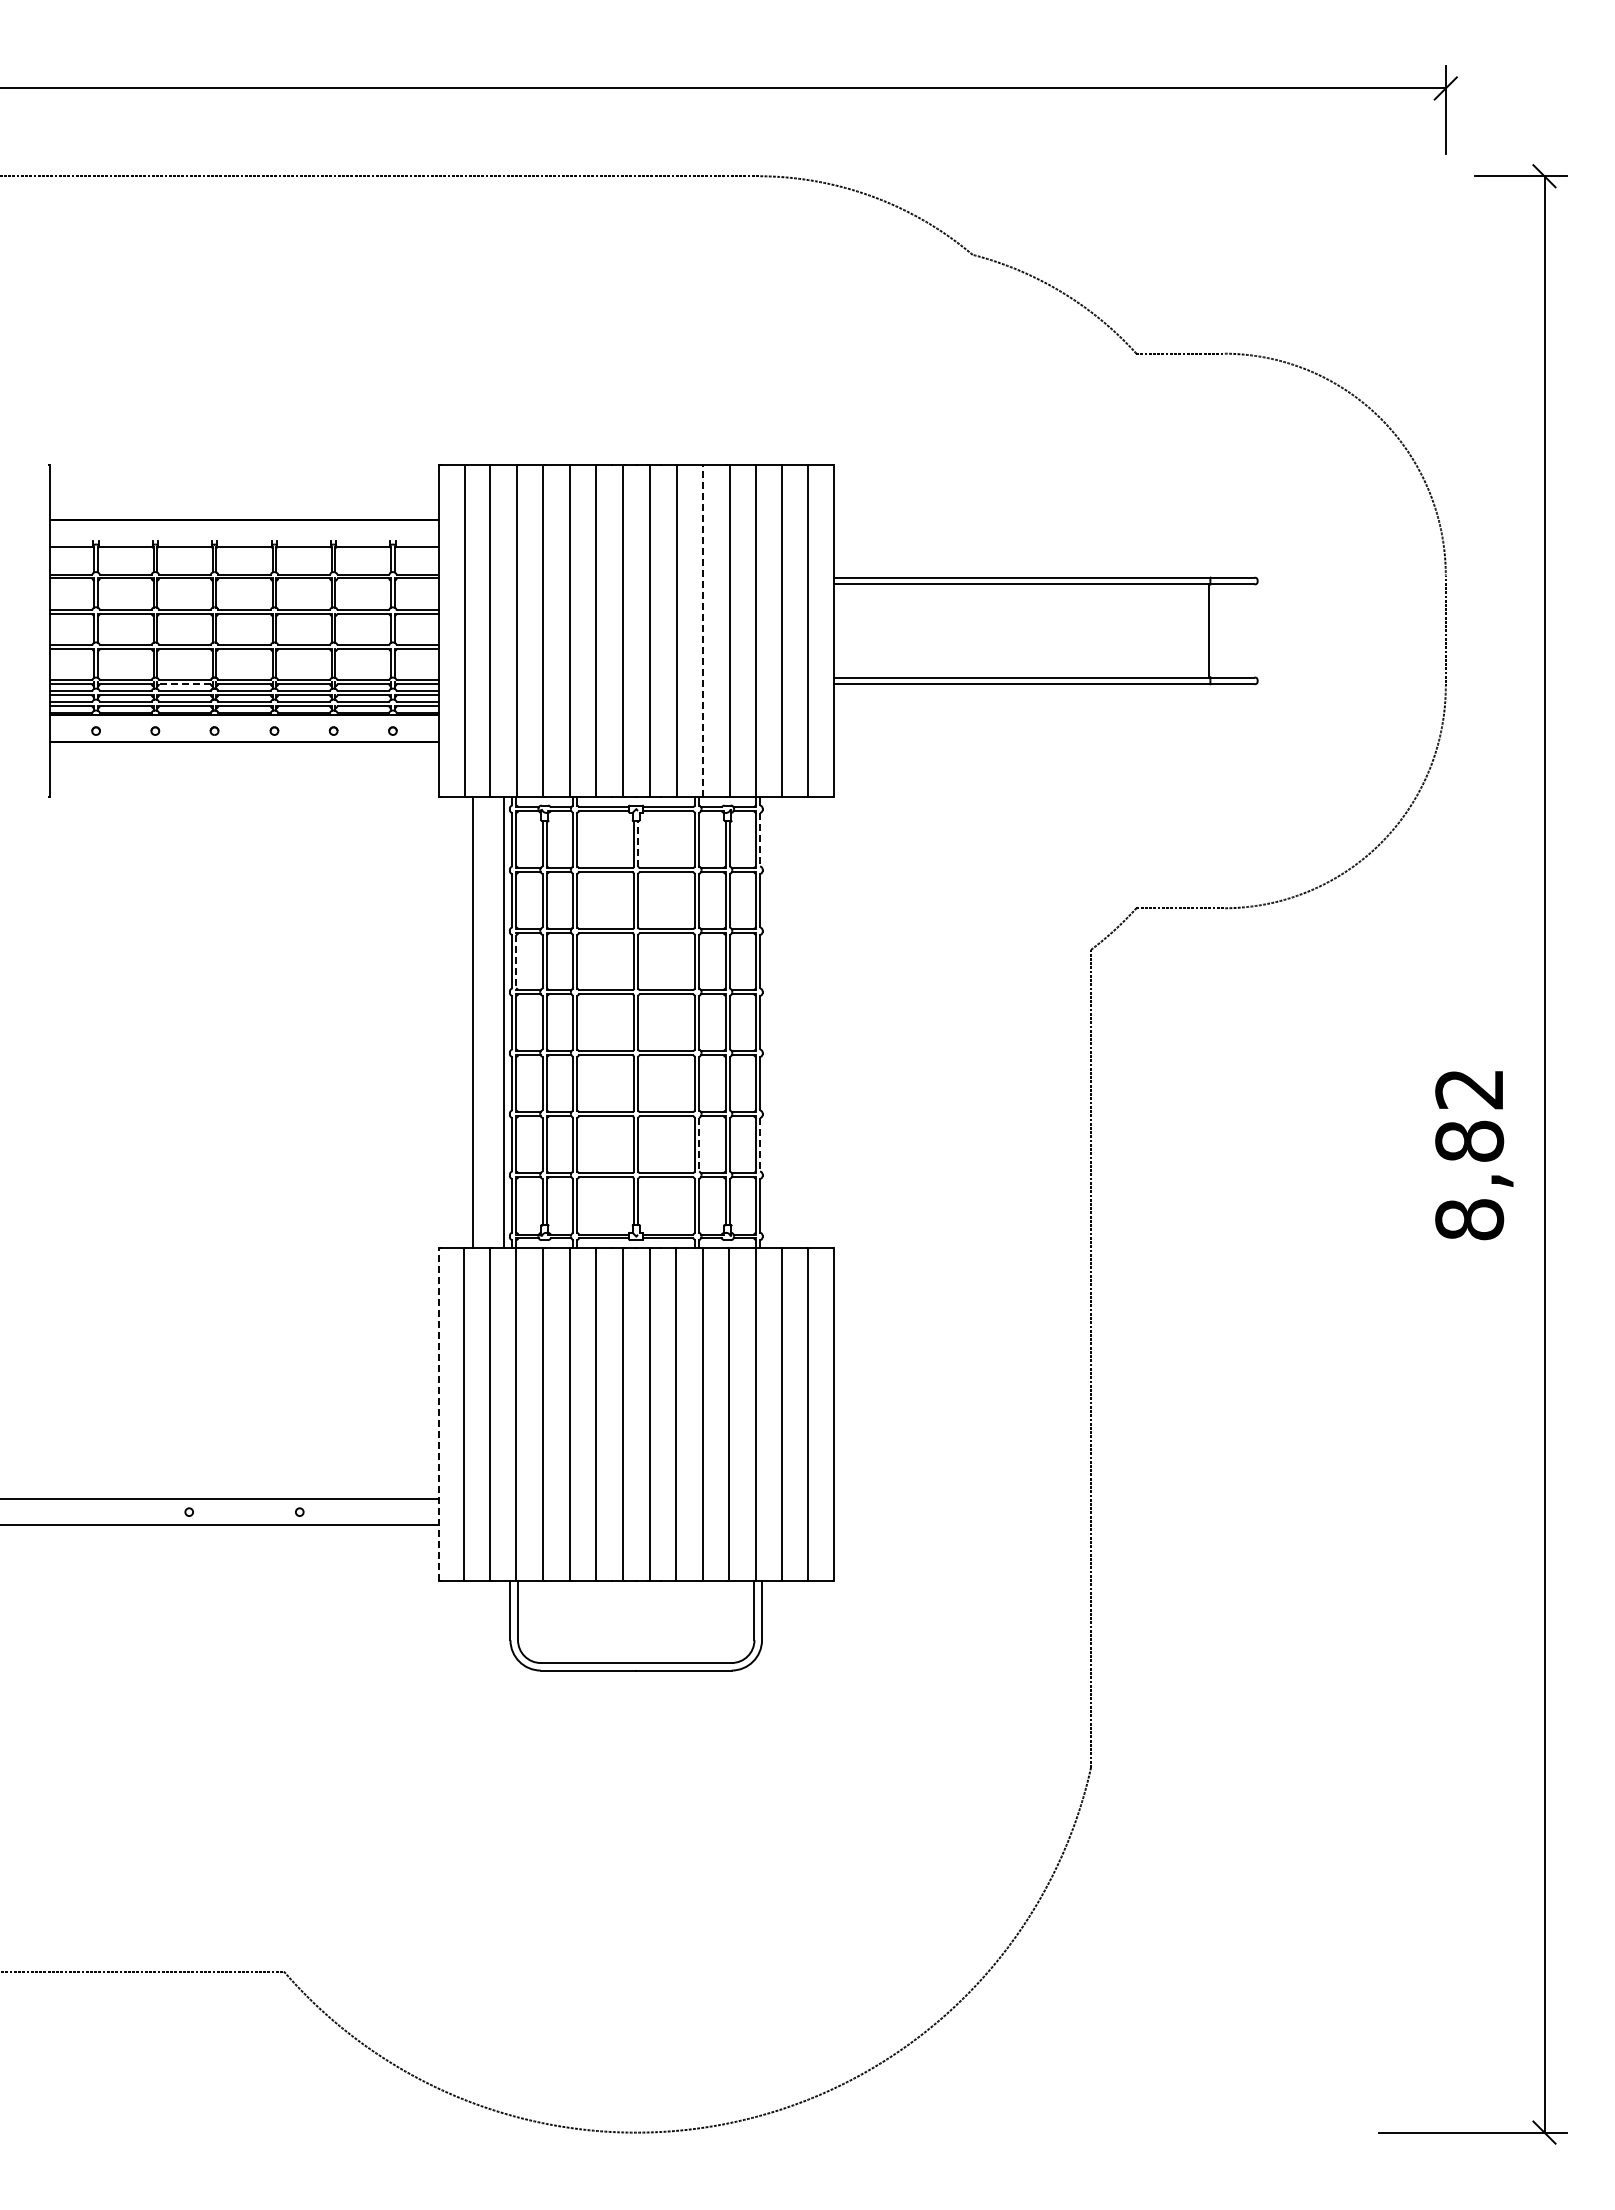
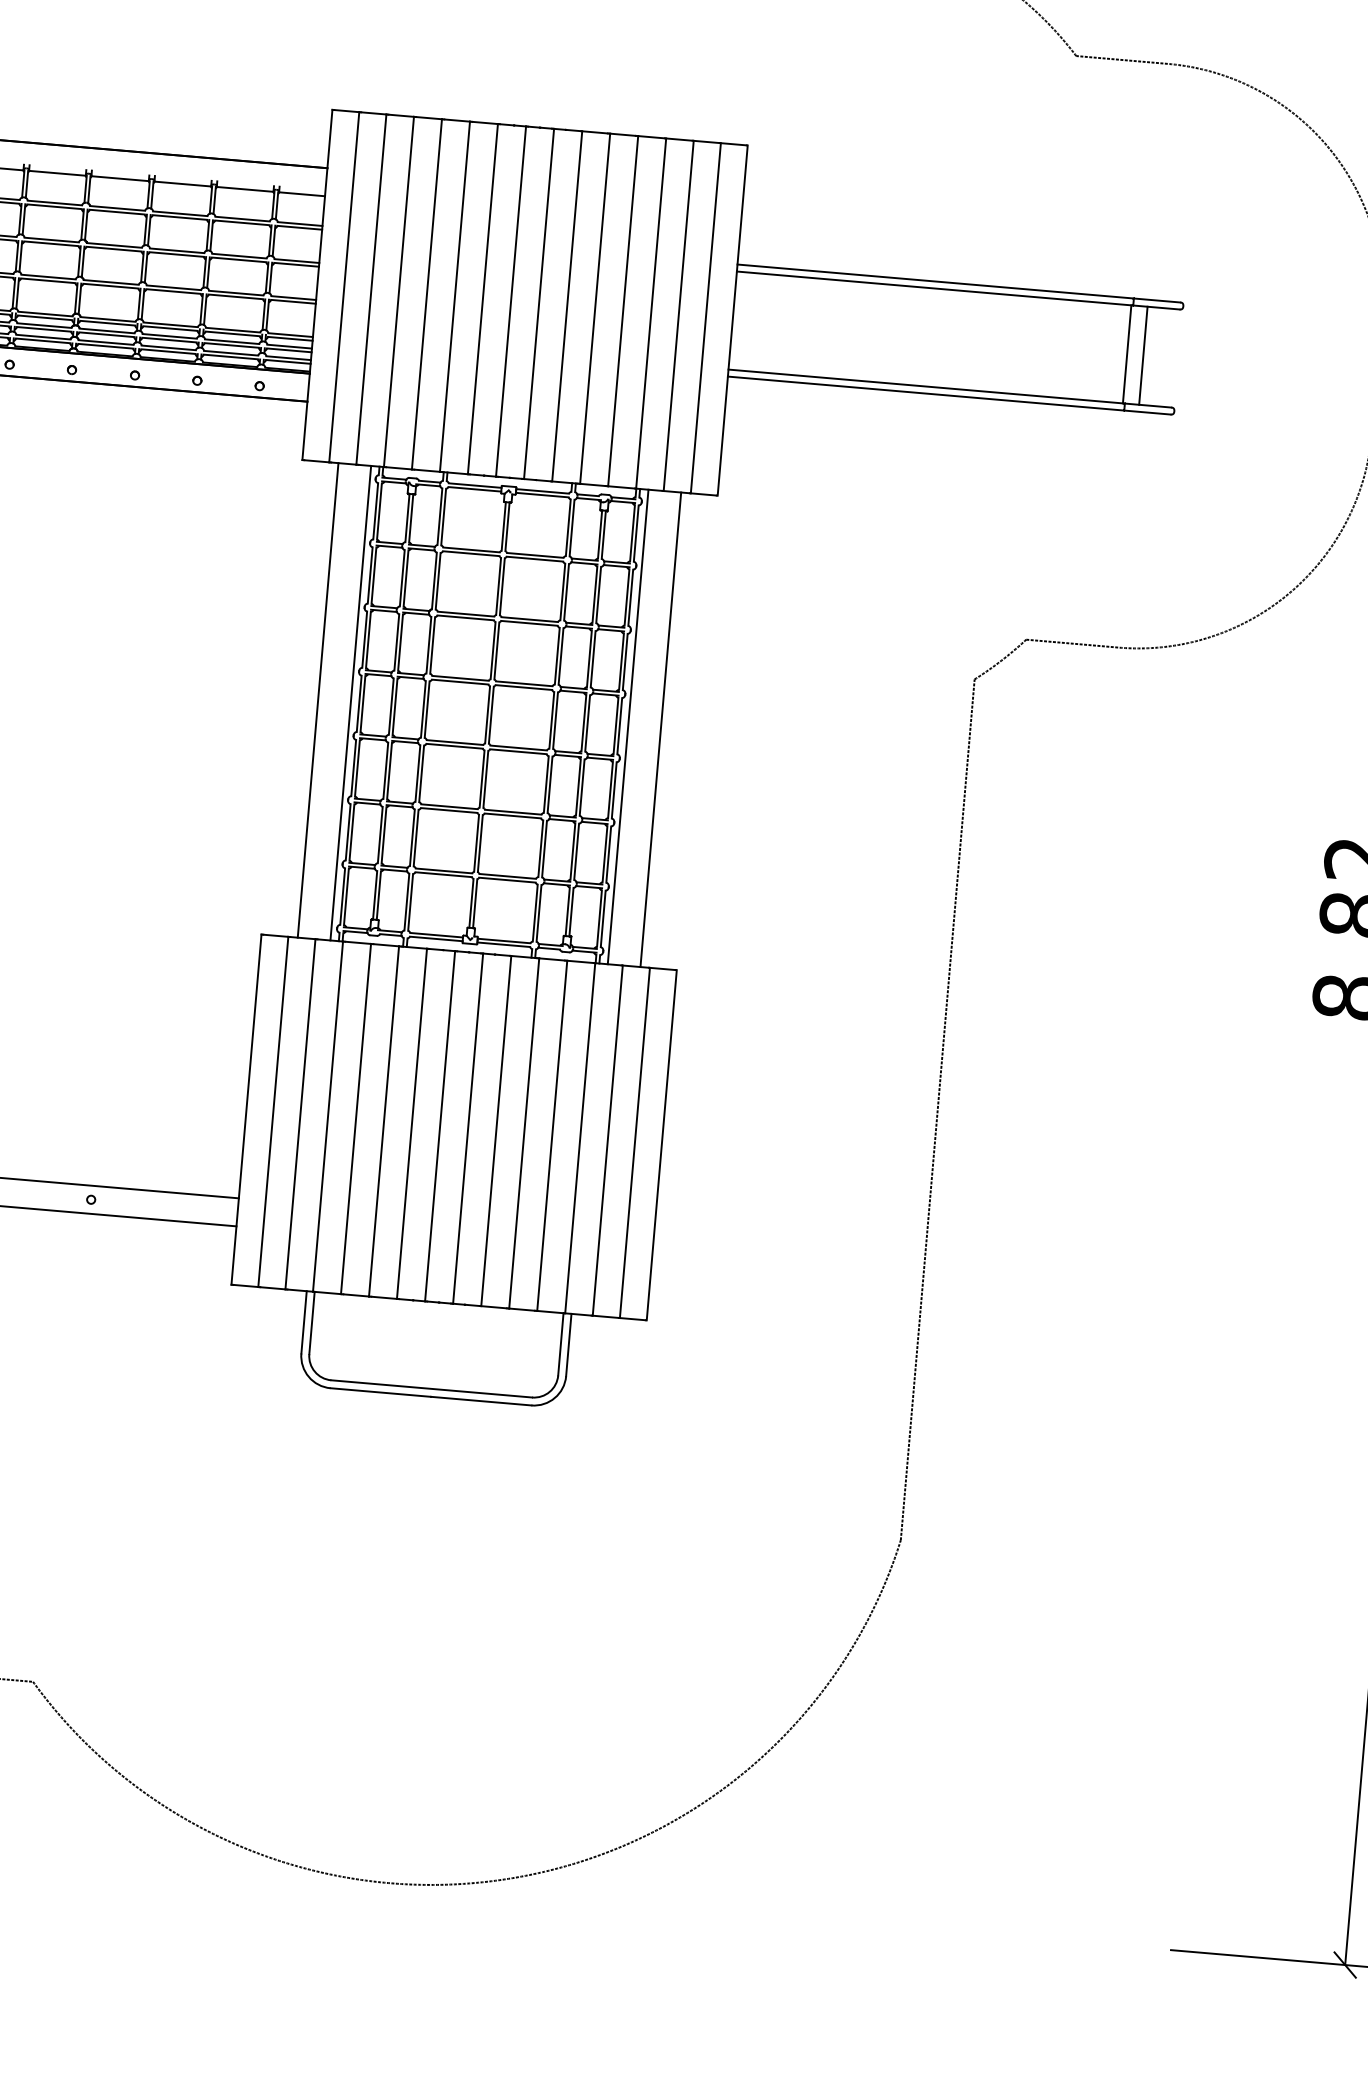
line: (703, 630) -> (595, 308), dashed -> solid
line: (1223, 630) -> (1142, 355), added
line: (184, 684) -> (44, 318), dashed -> solid
line: (760, 839) -> (636, 533), dashed -> solid
line: (638, 843) -> (508, 526), dashed -> solid
line: (516, 961) -> (368, 639), dashed -> solid
line: (768, 1022) -> (628, 726), added
line: (799, 1022) -> (661, 729), added
line: (699, 1144) -> (545, 848), dashed -> solid
line: (760, 1144) -> (609, 854), dashed -> solid
line: (438, 1414) -> (246, 1109), dashed -> solid

